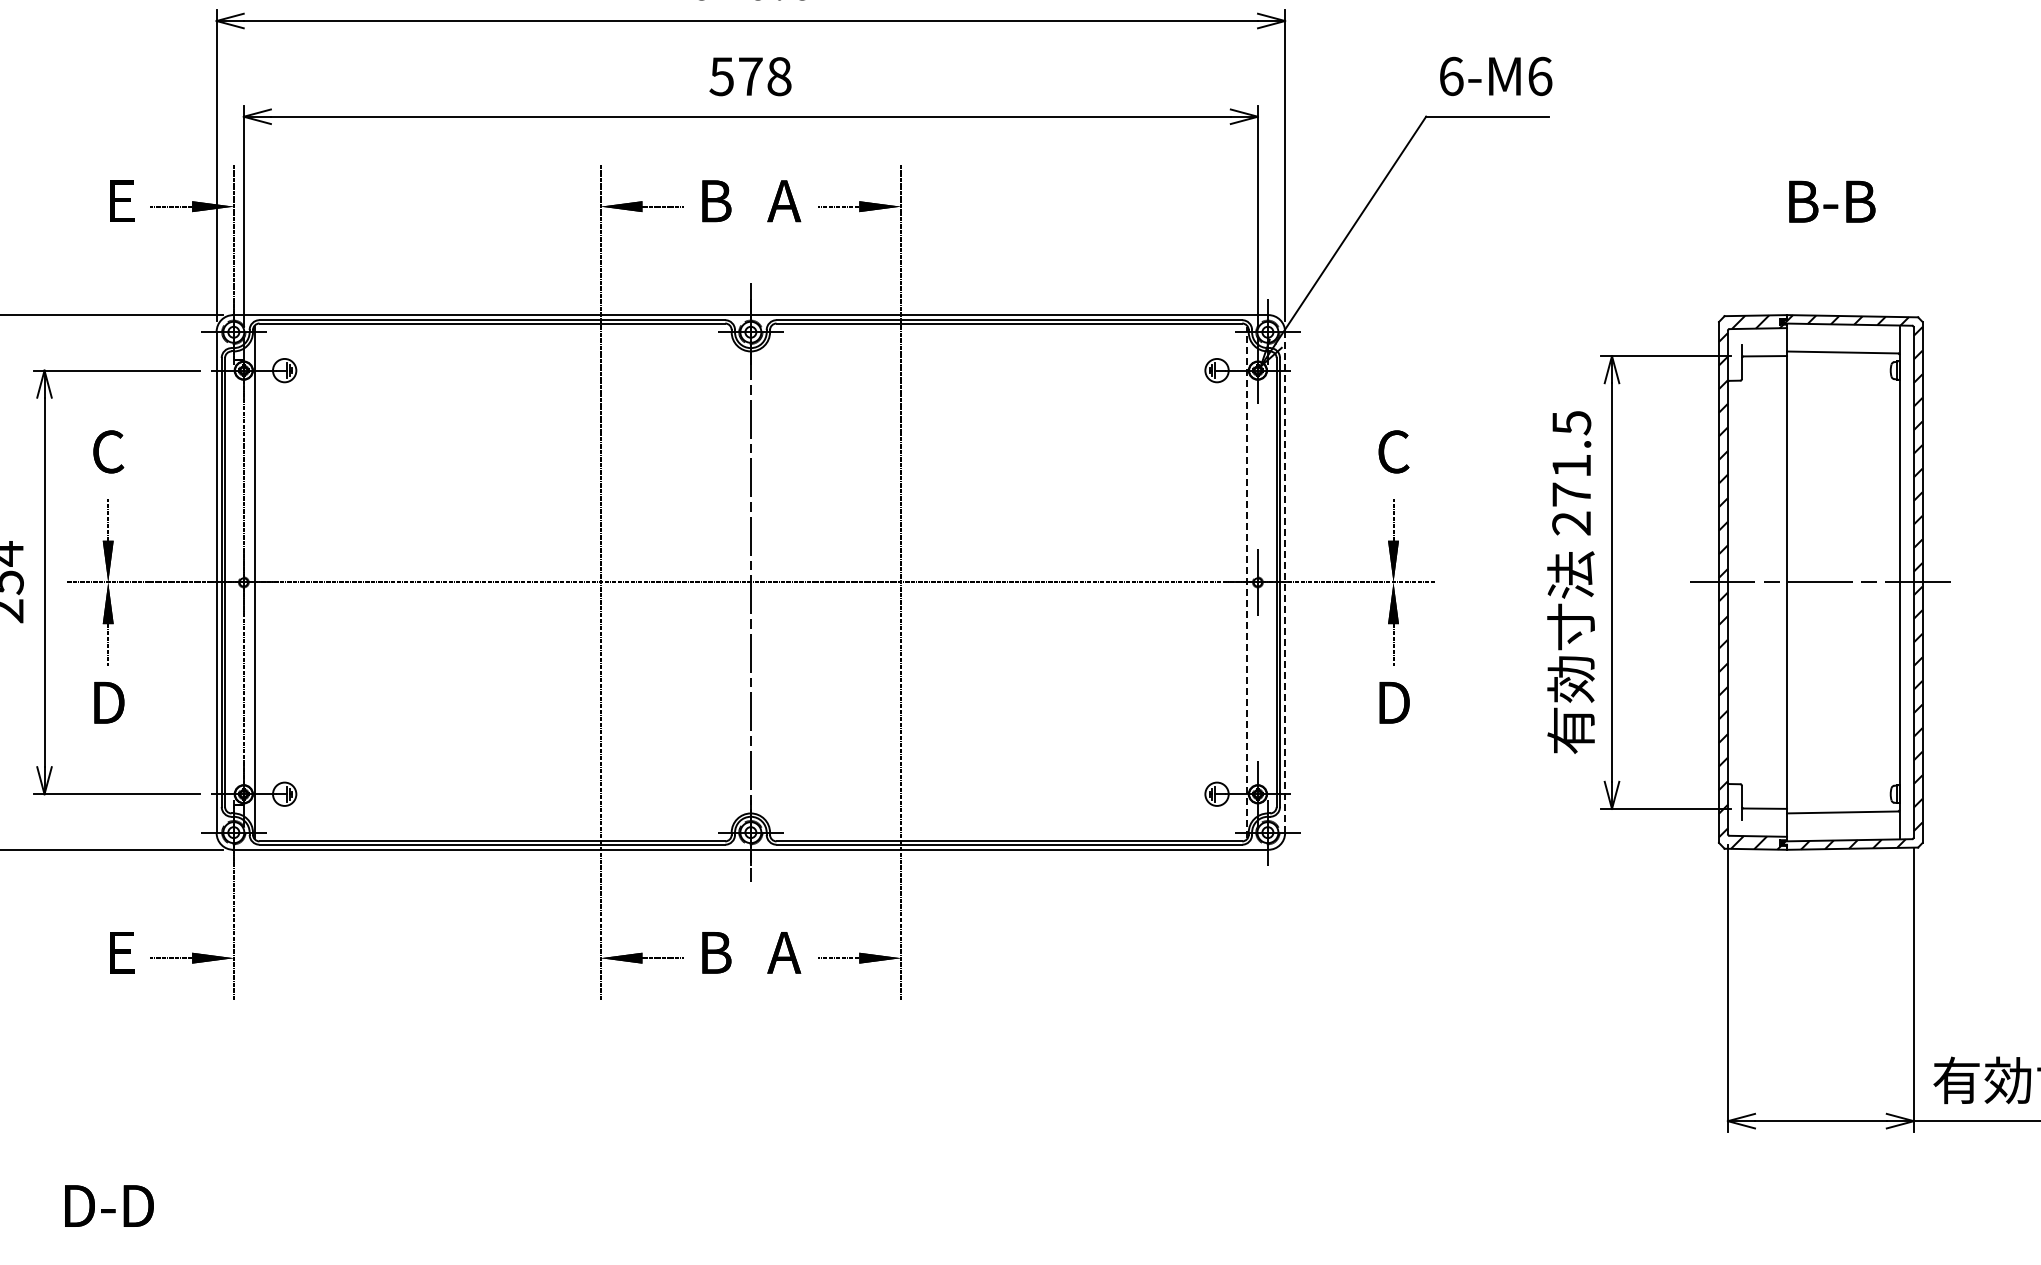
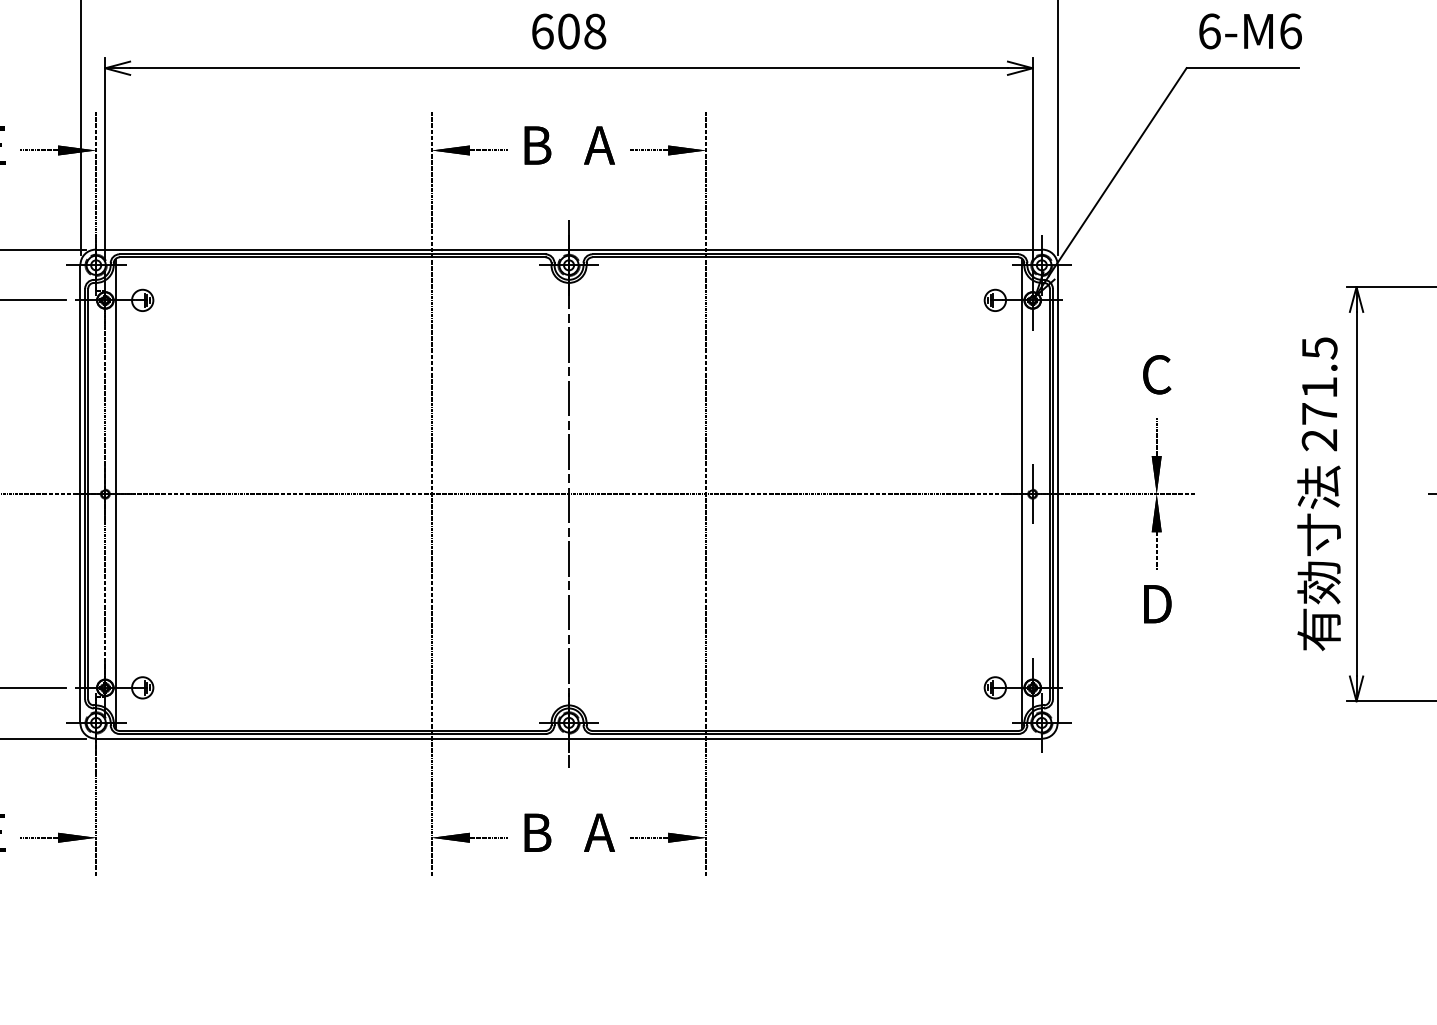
text: (735, 76) -> (554, 31), 578 -> 608
line: (1246, 582) -> (1022, 494), dashed -> solid
line: (1285, 582) -> (1057, 494), dashed -> solid

